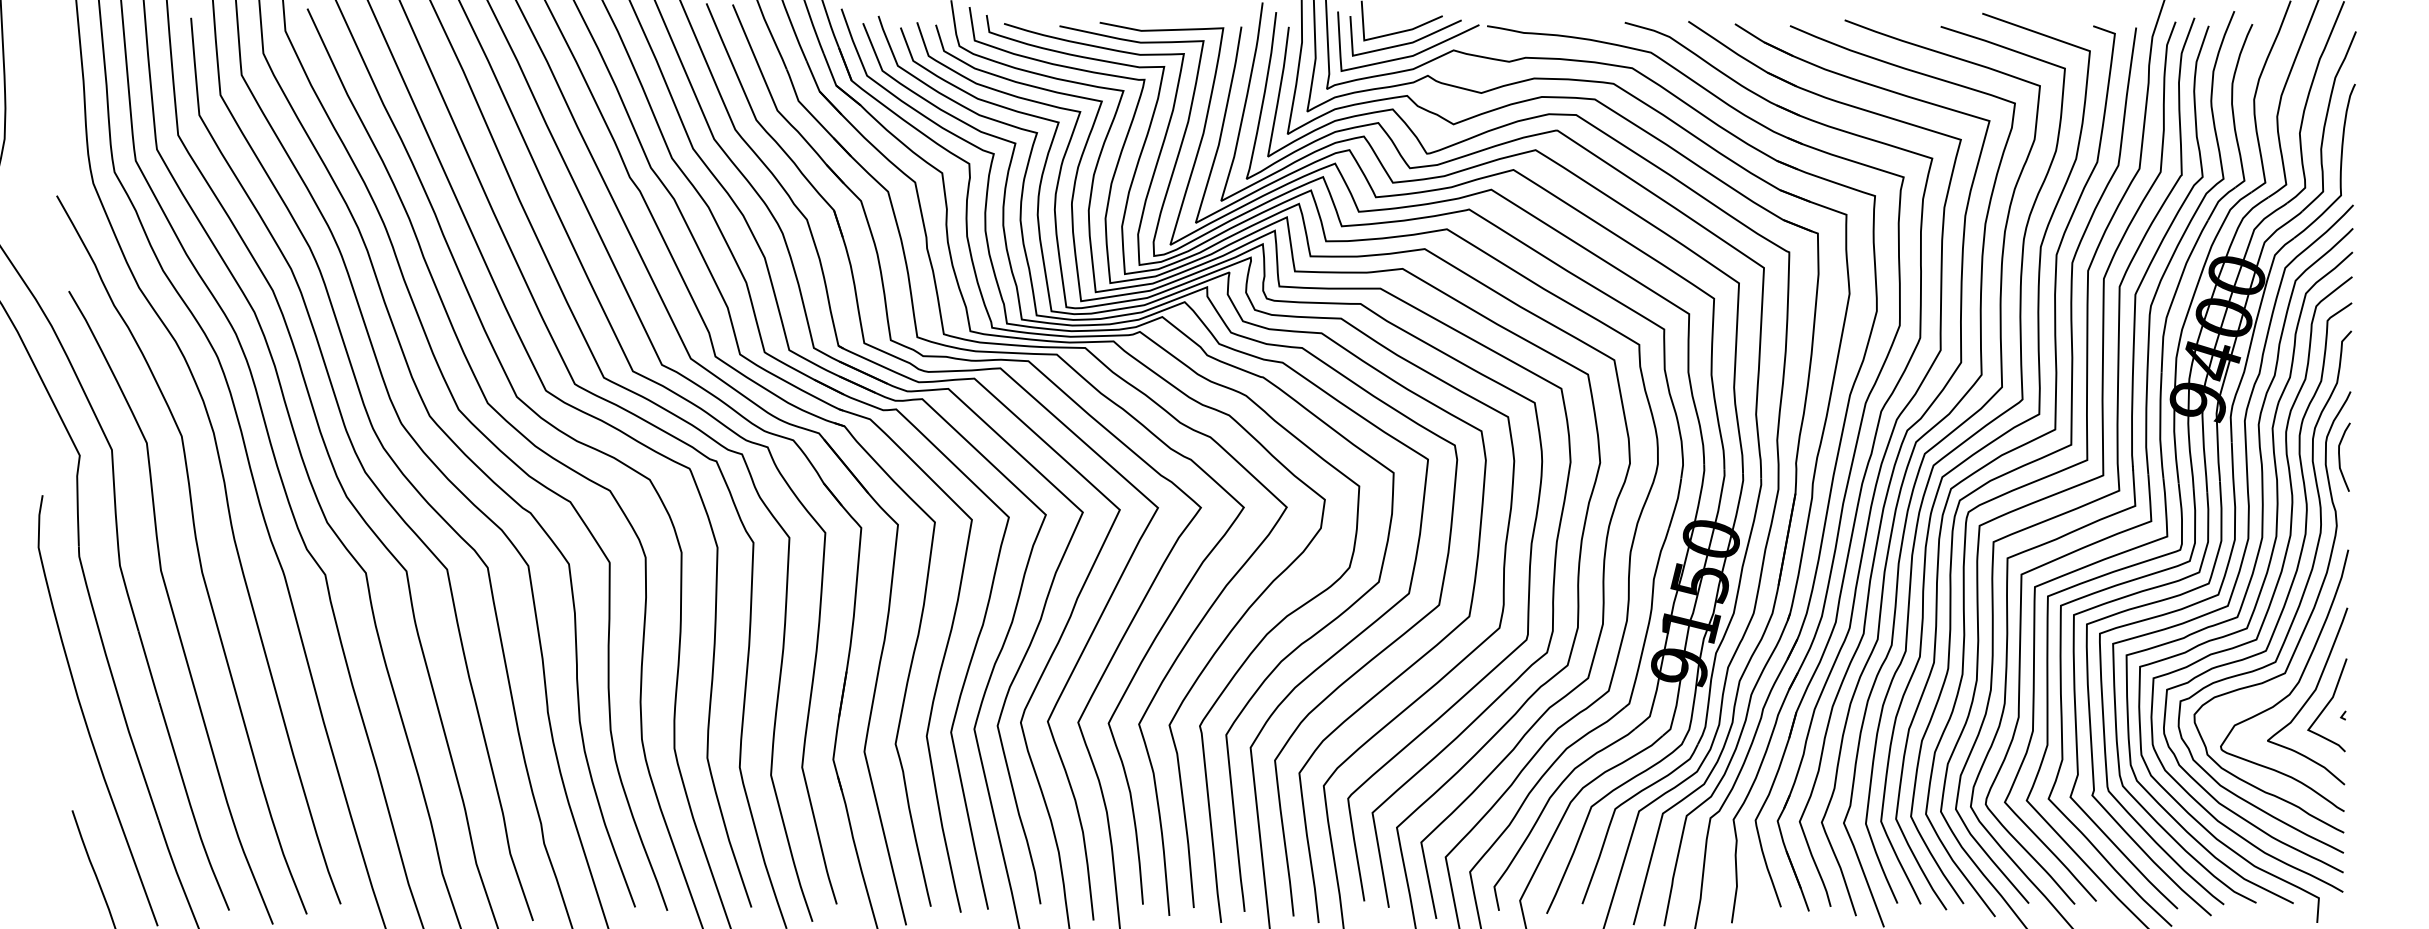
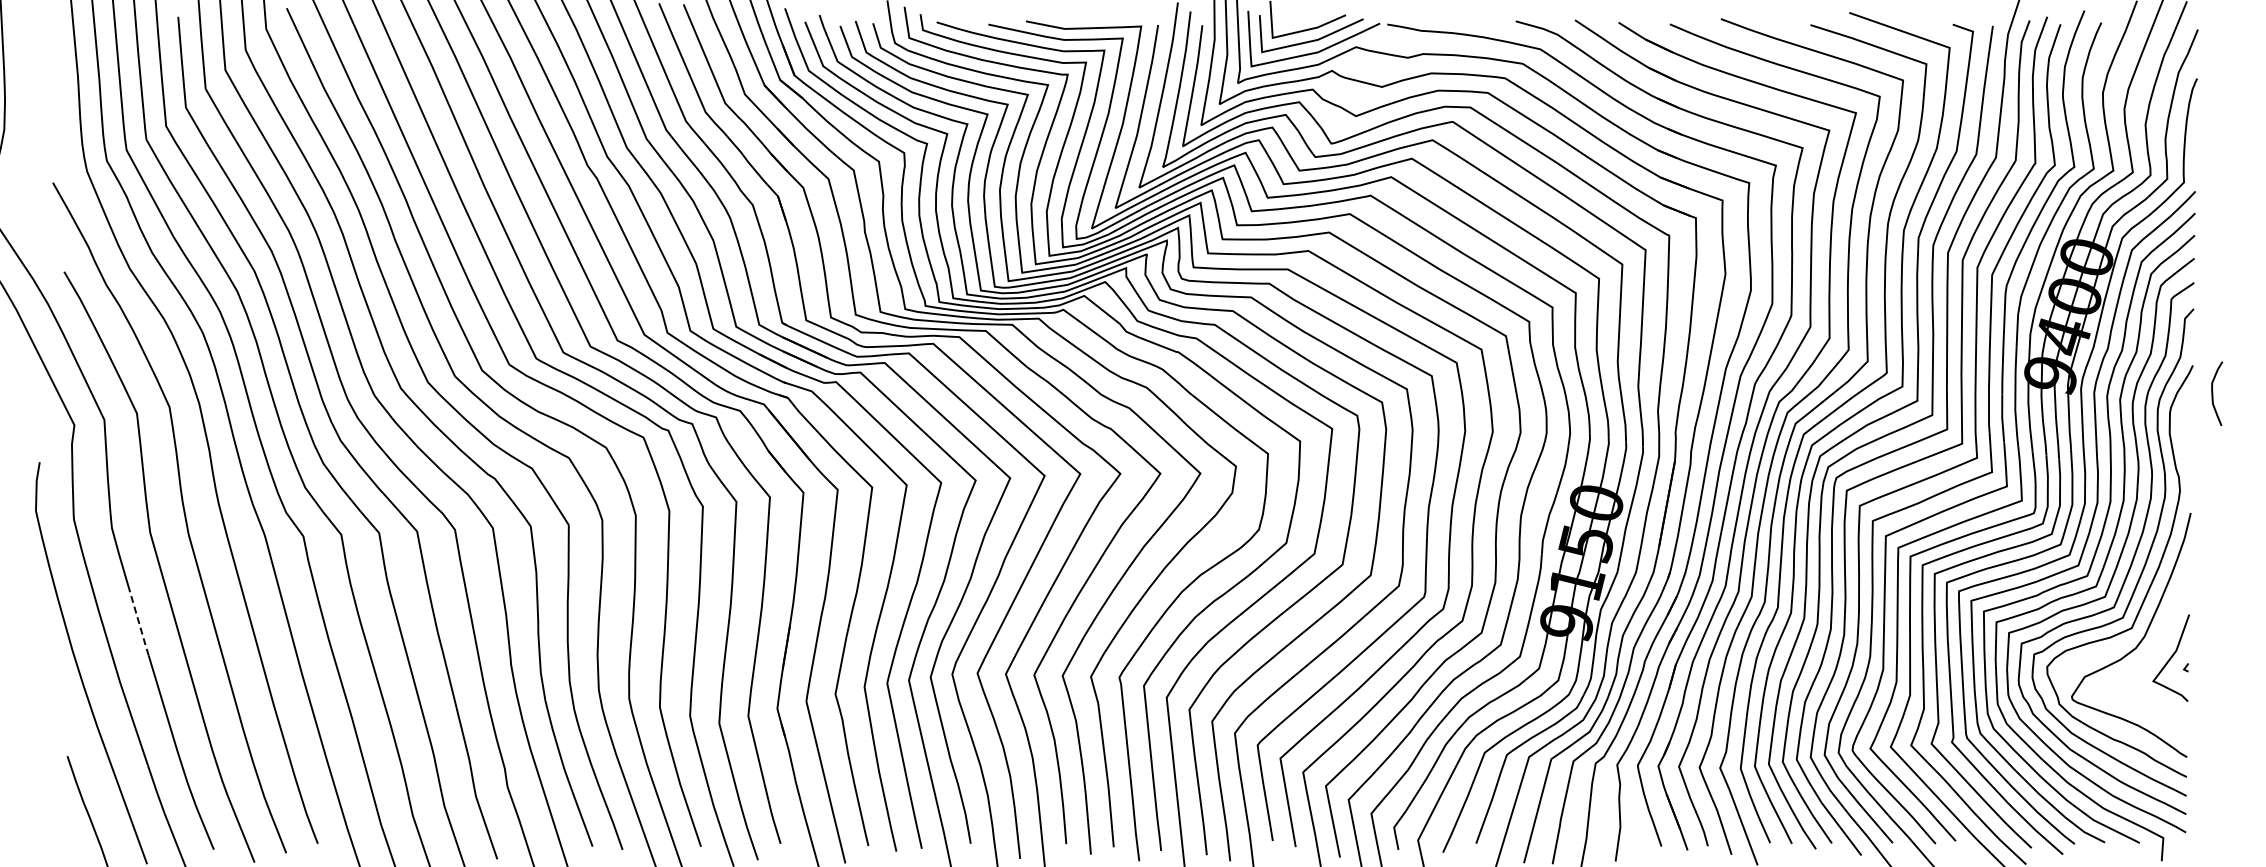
curve: (2340, 456) -> (2213, 393), moved
line: (148, 667) -> (138, 622), solid -> dashed
curve: (2308, 697) -> (2153, 650), removed

